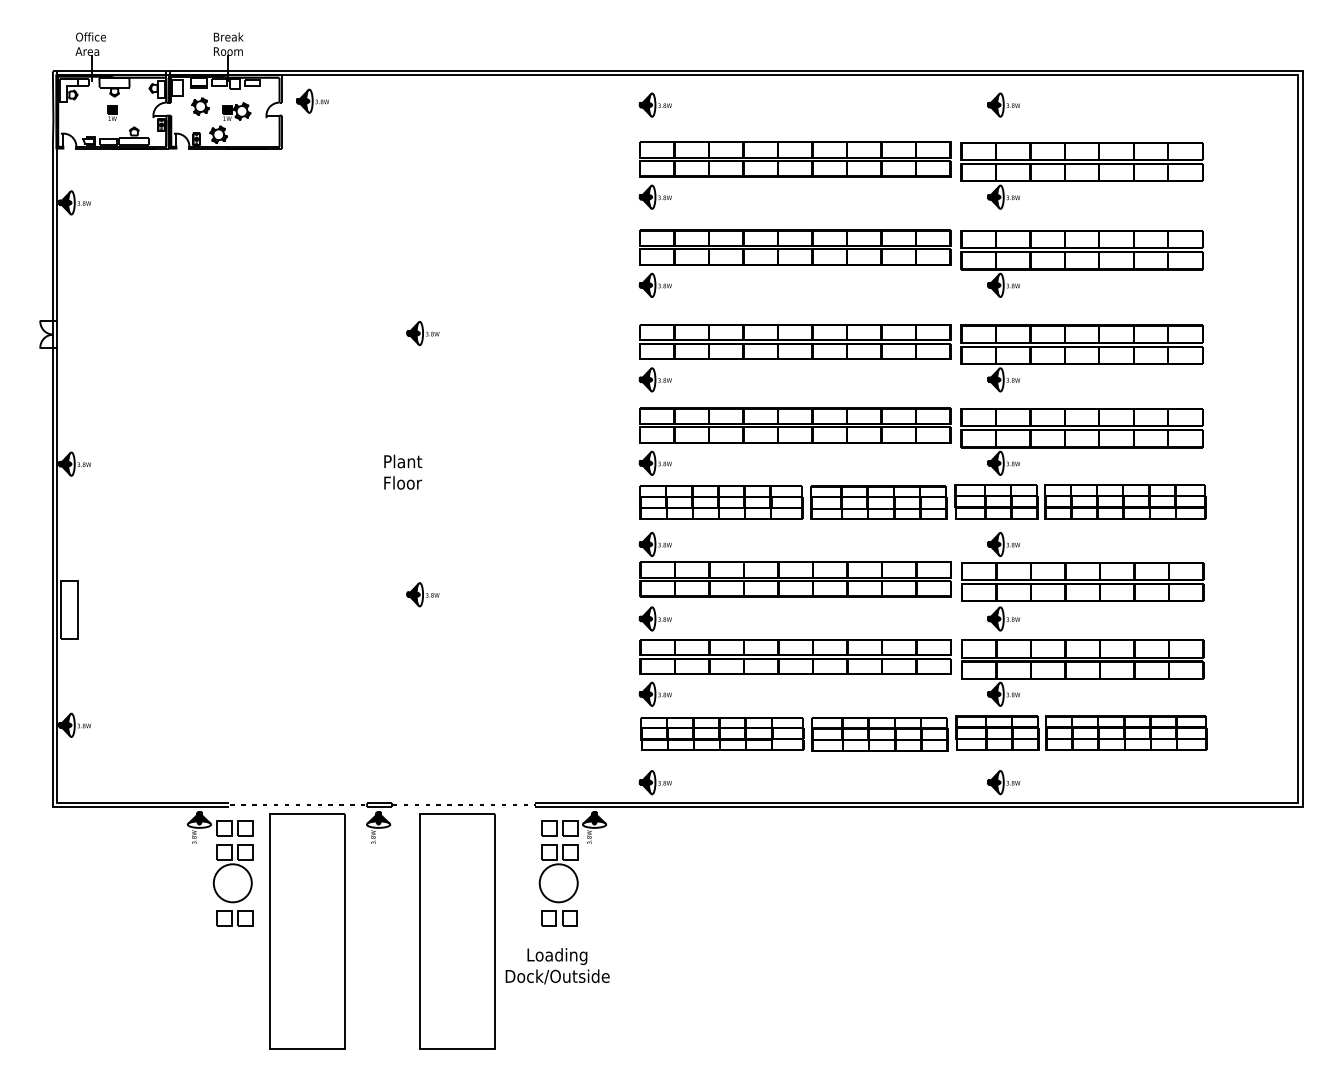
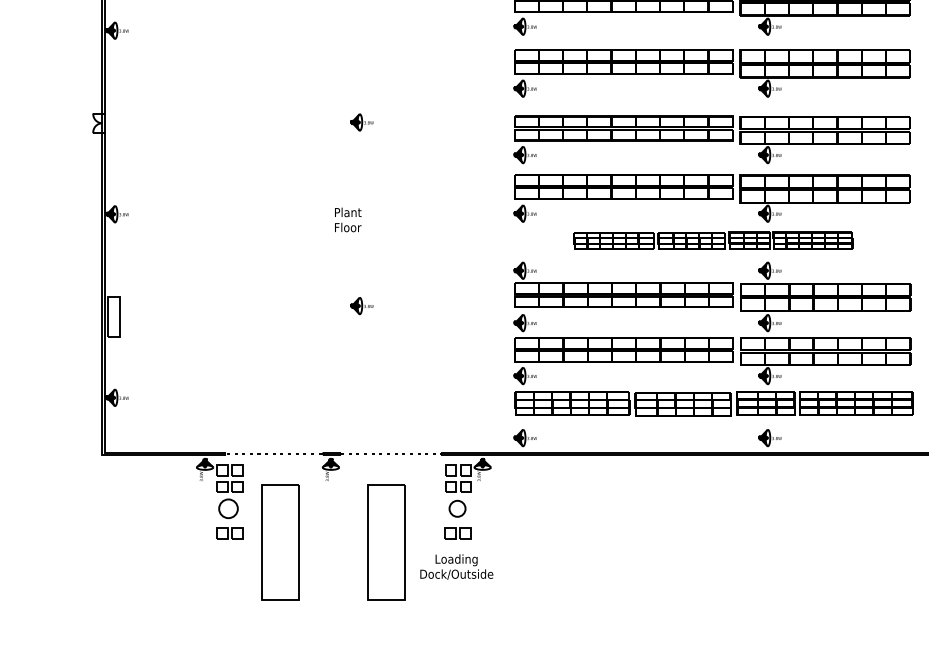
part: (922, 501) -> (713, 240), size x0.7
circle: (232, 883) -> (228, 508), size x0.7
circle: (558, 883) -> (457, 508), size x0.6
part: (307, 931) -> (280, 542), size x0.7
part: (457, 931) -> (386, 542), size x0.7

